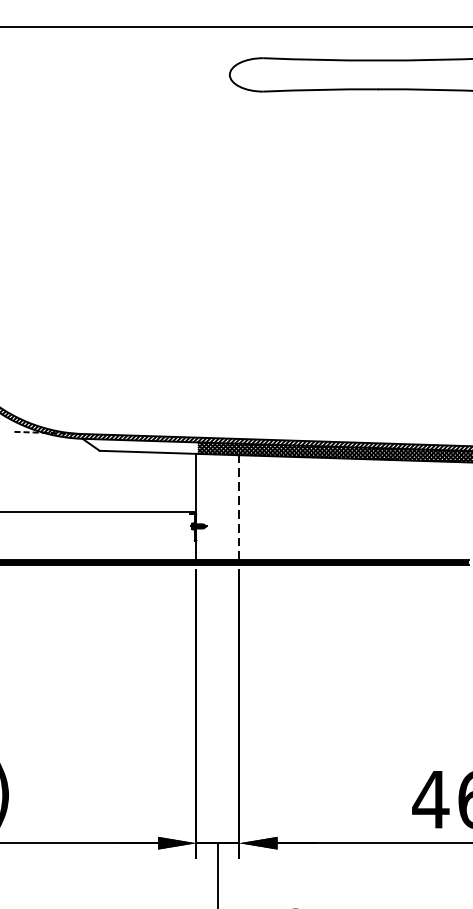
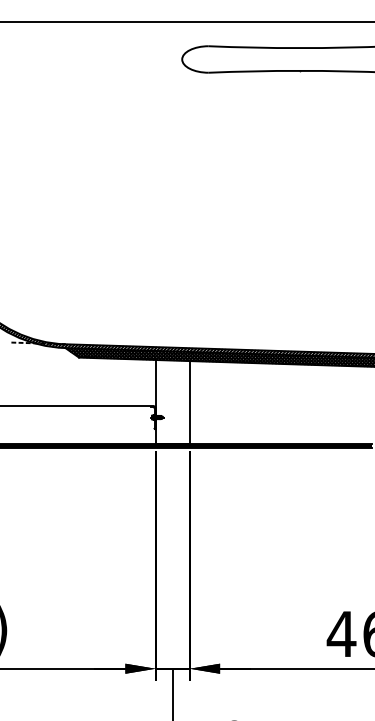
hatch: (140, 446) -> (111, 354), added
line: (239, 507) -> (189, 402), dashed -> solid

